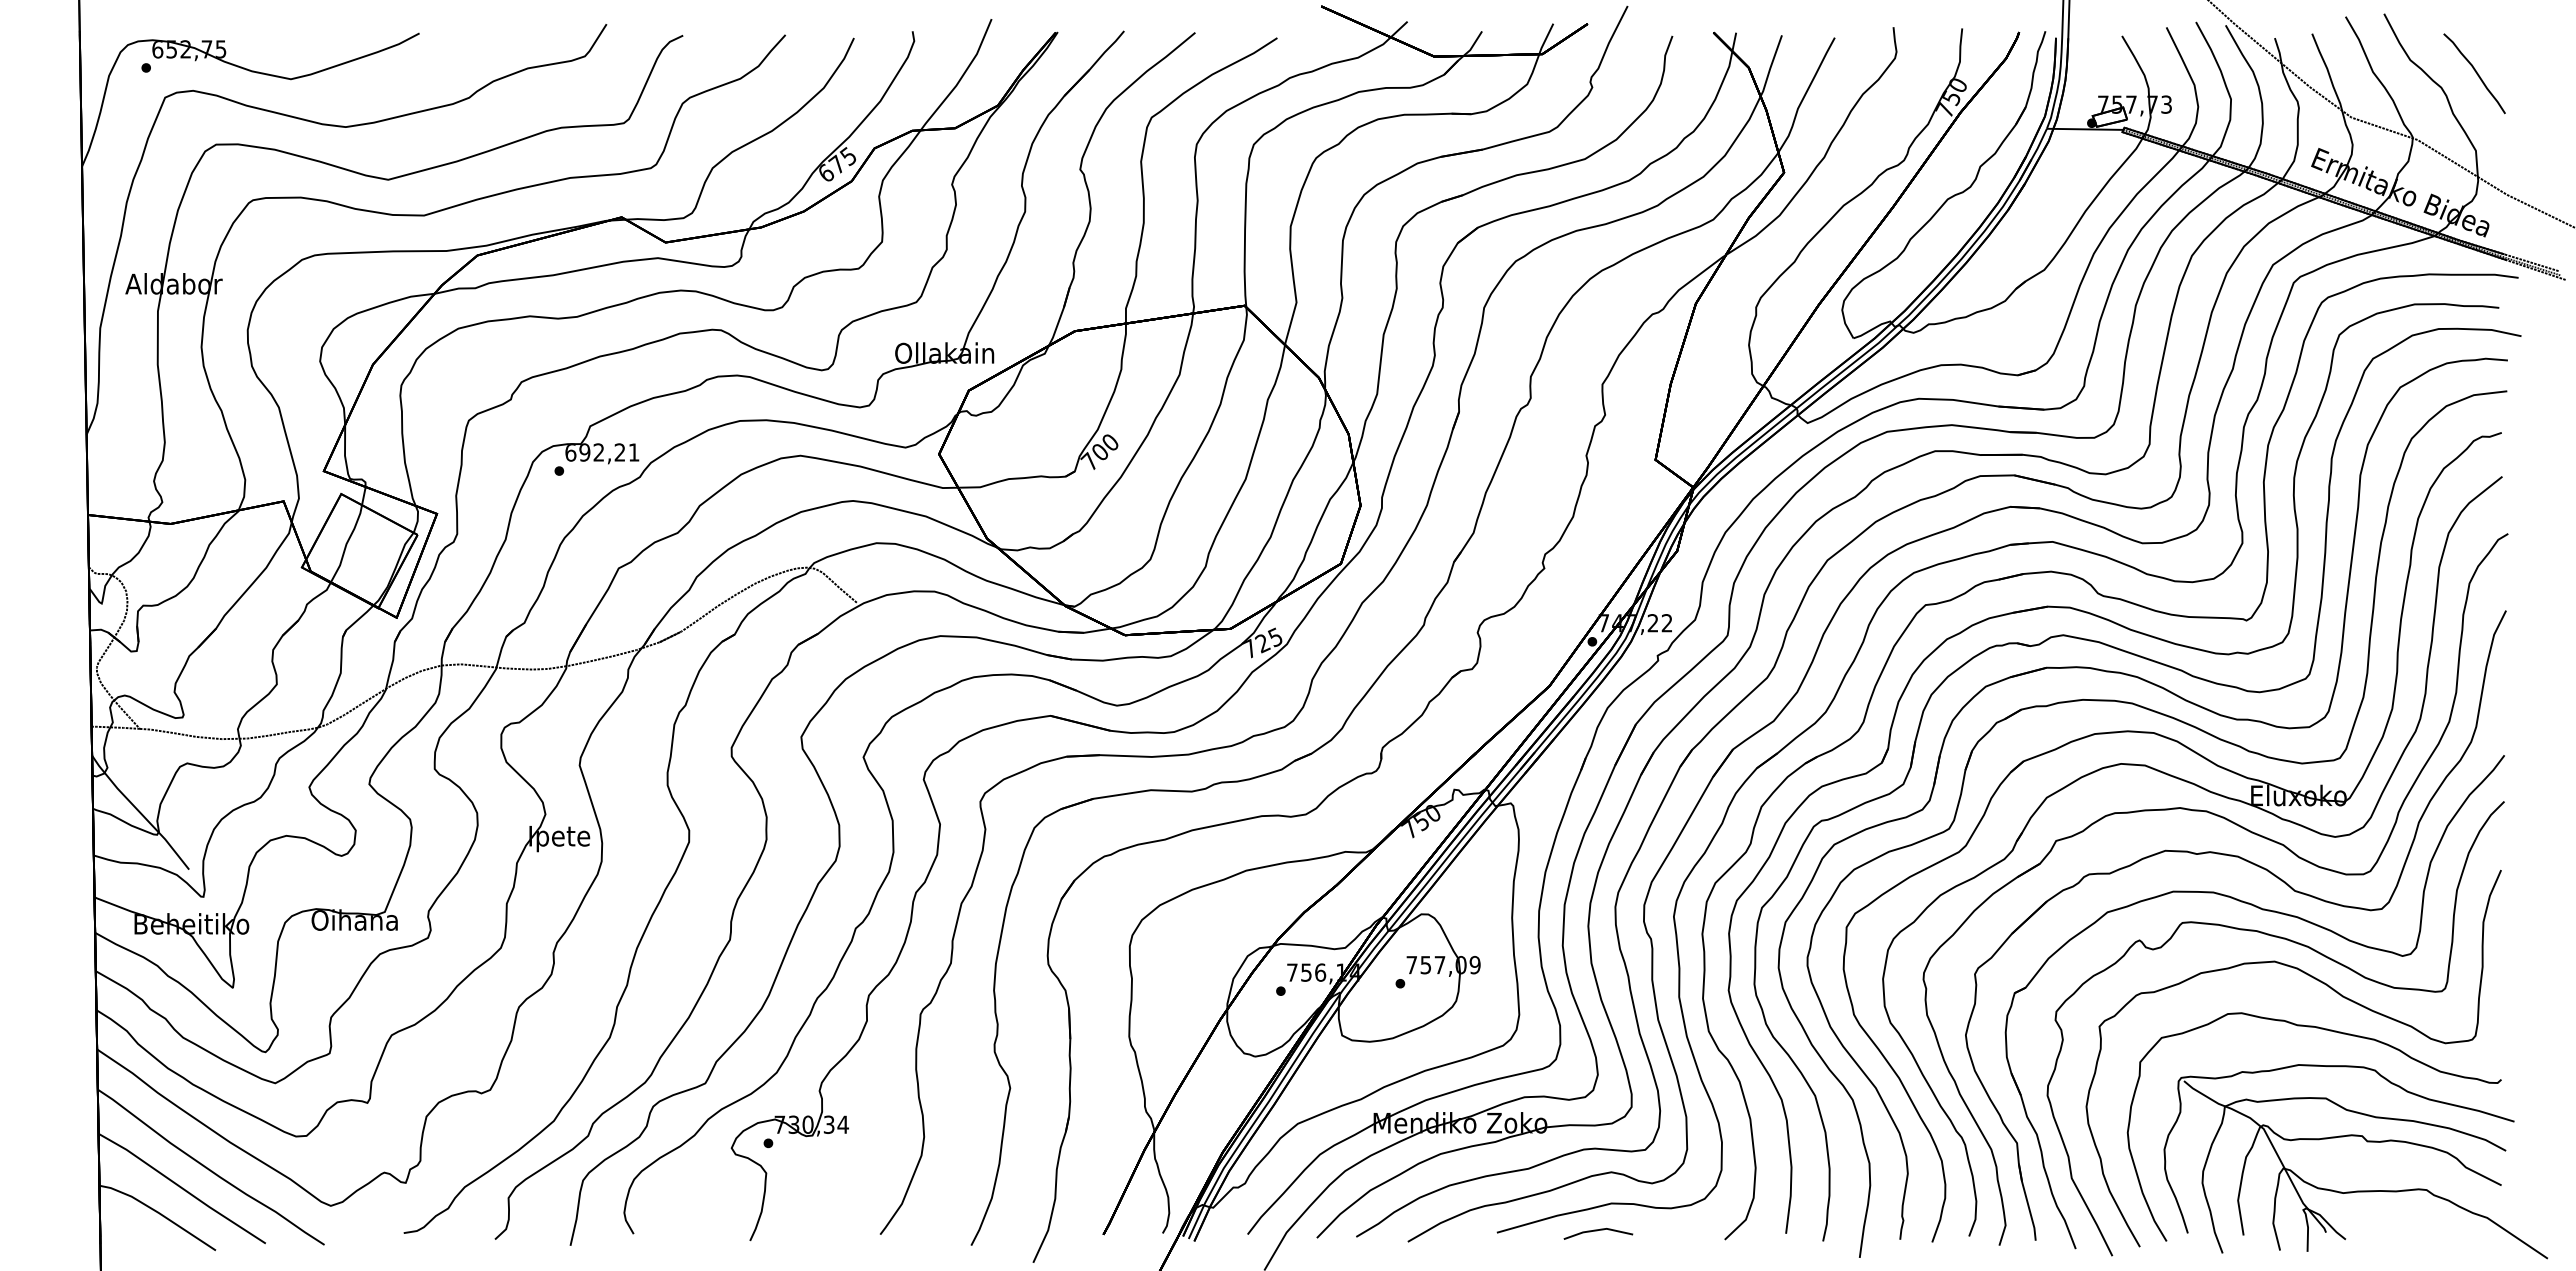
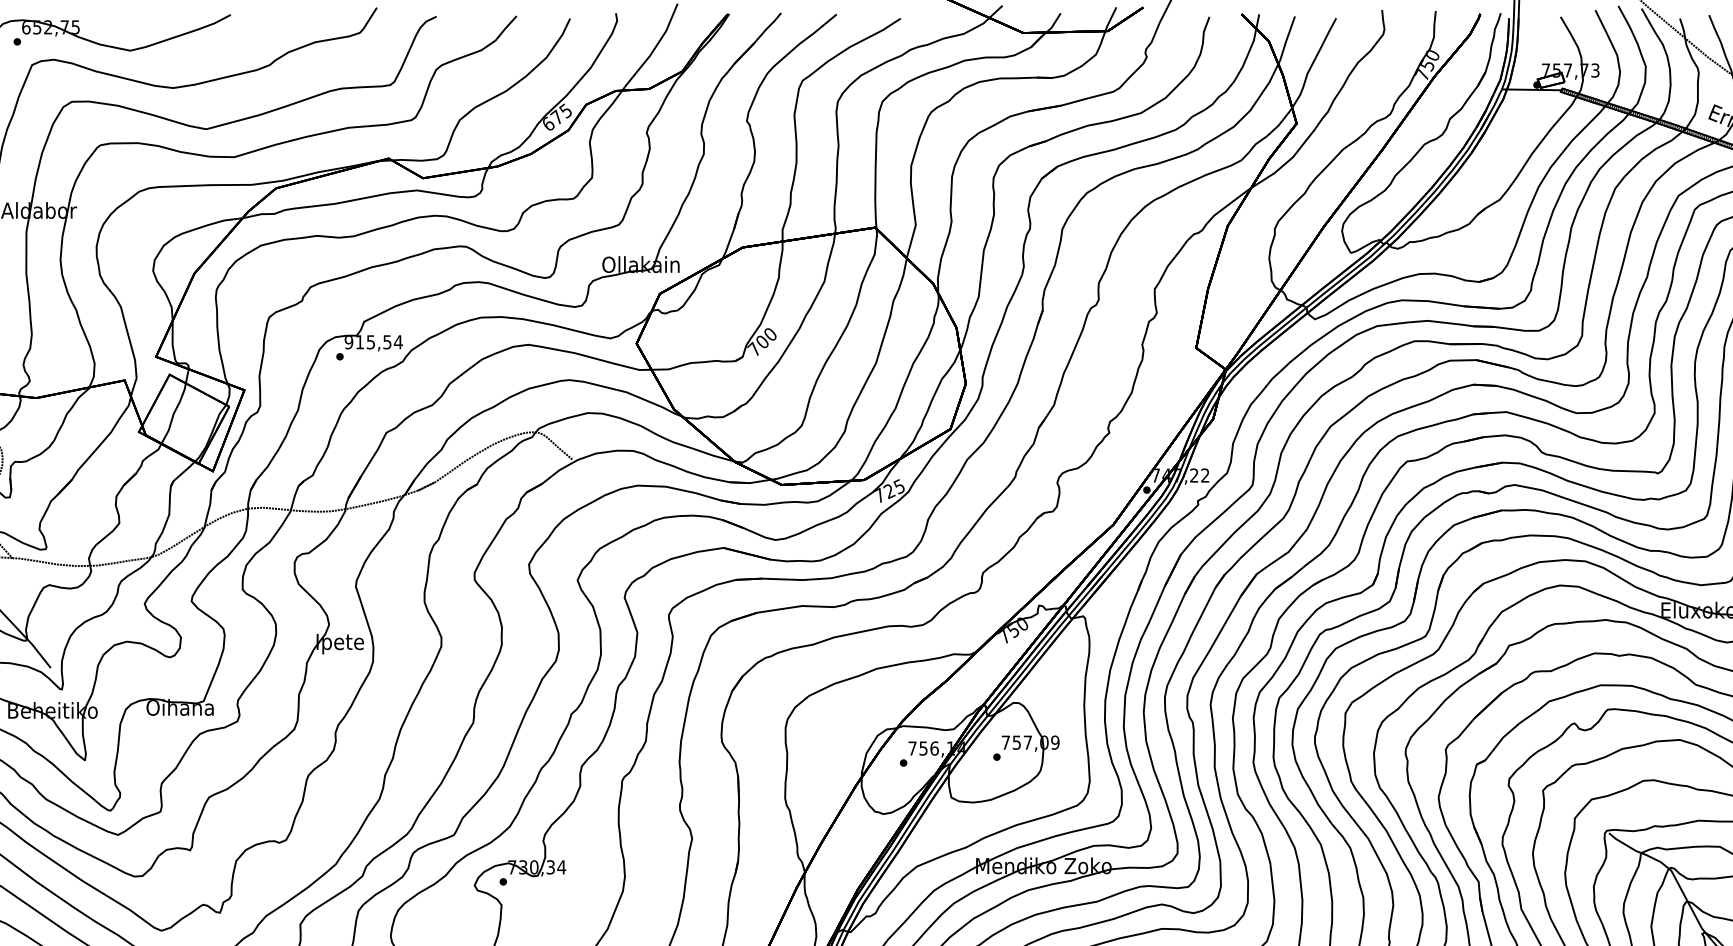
text: (602, 452) -> (373, 342), 692,21 -> 915,54

